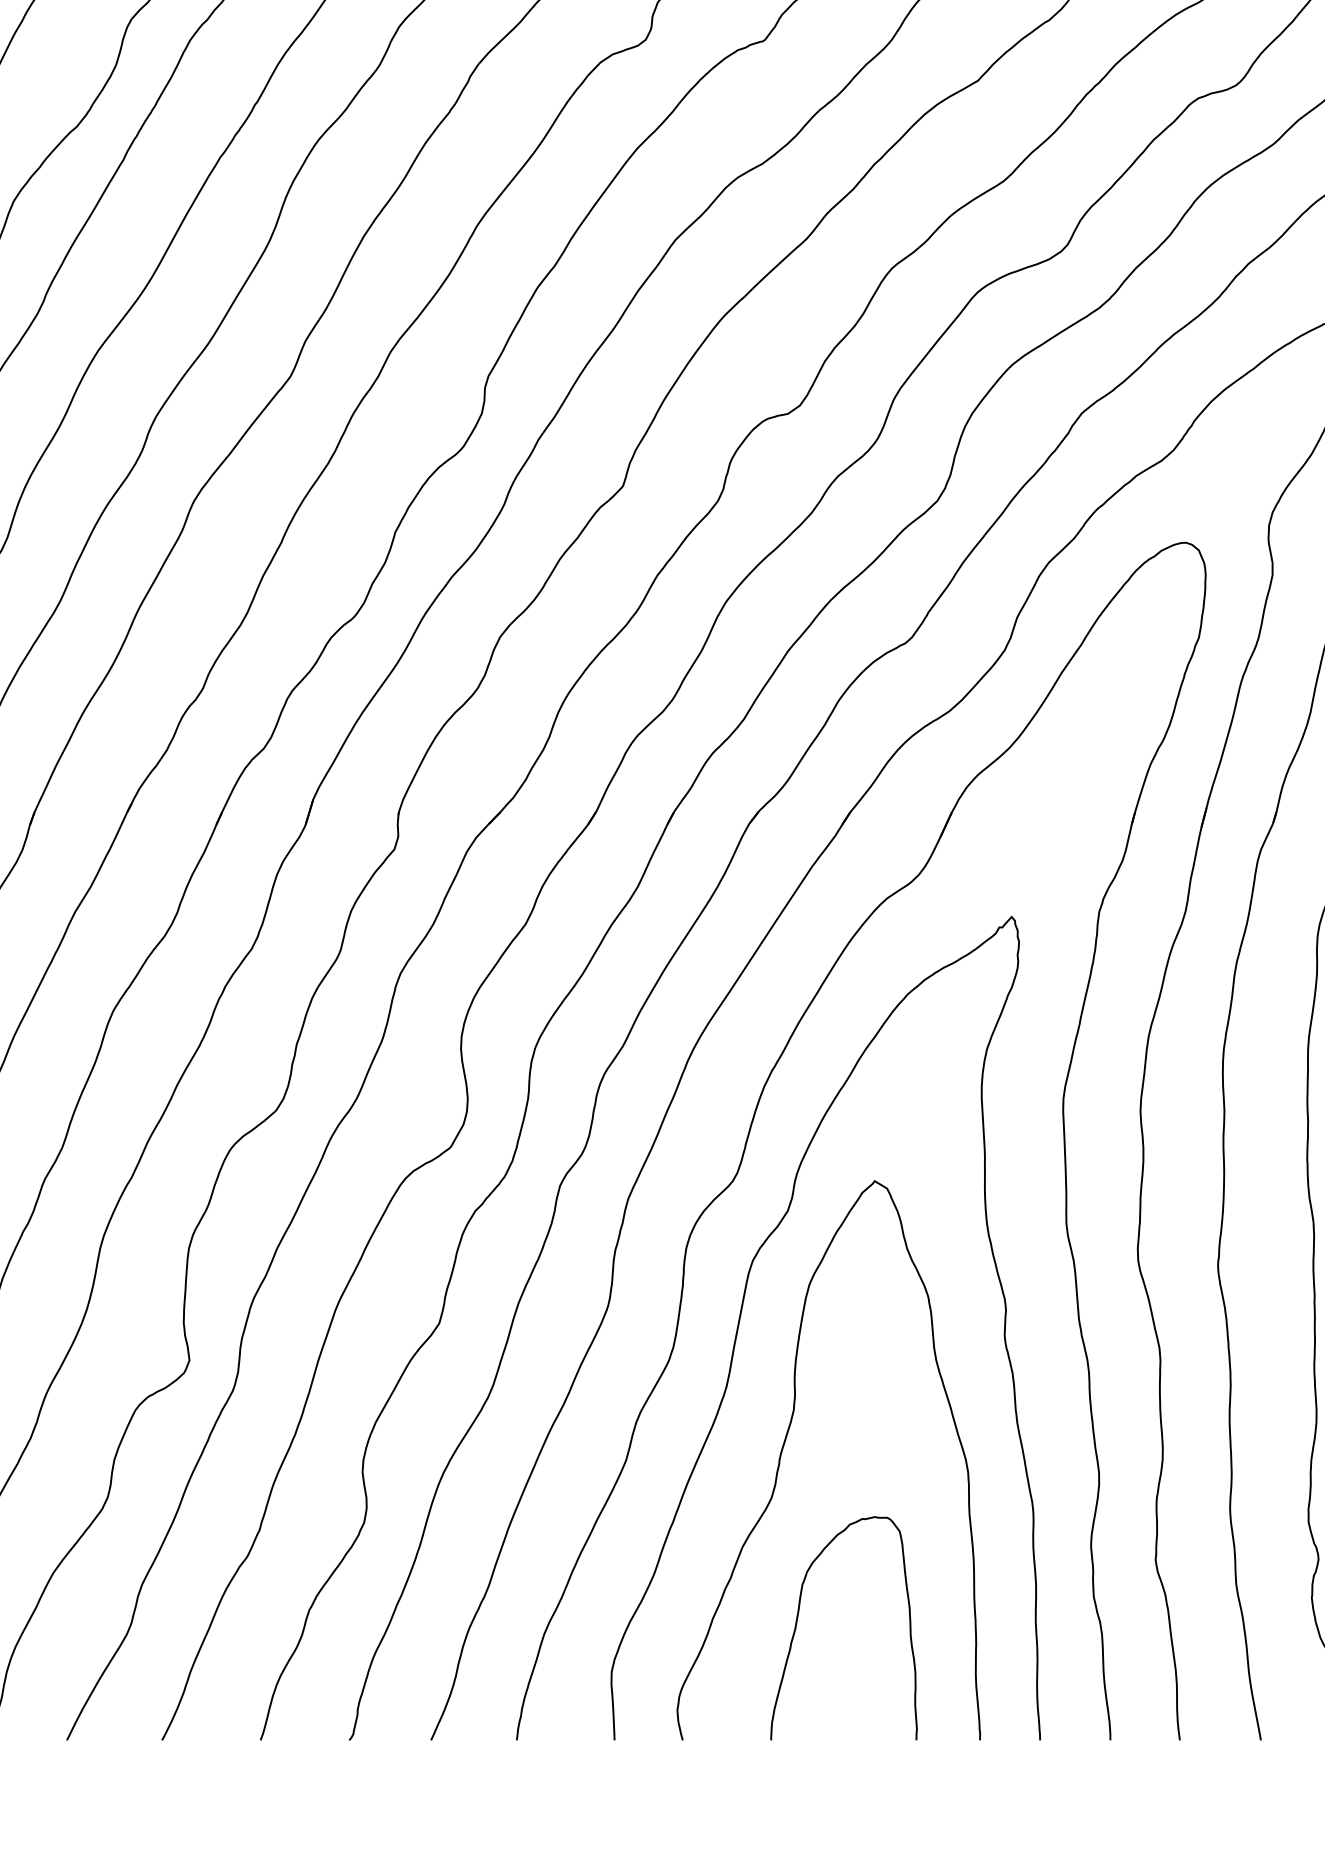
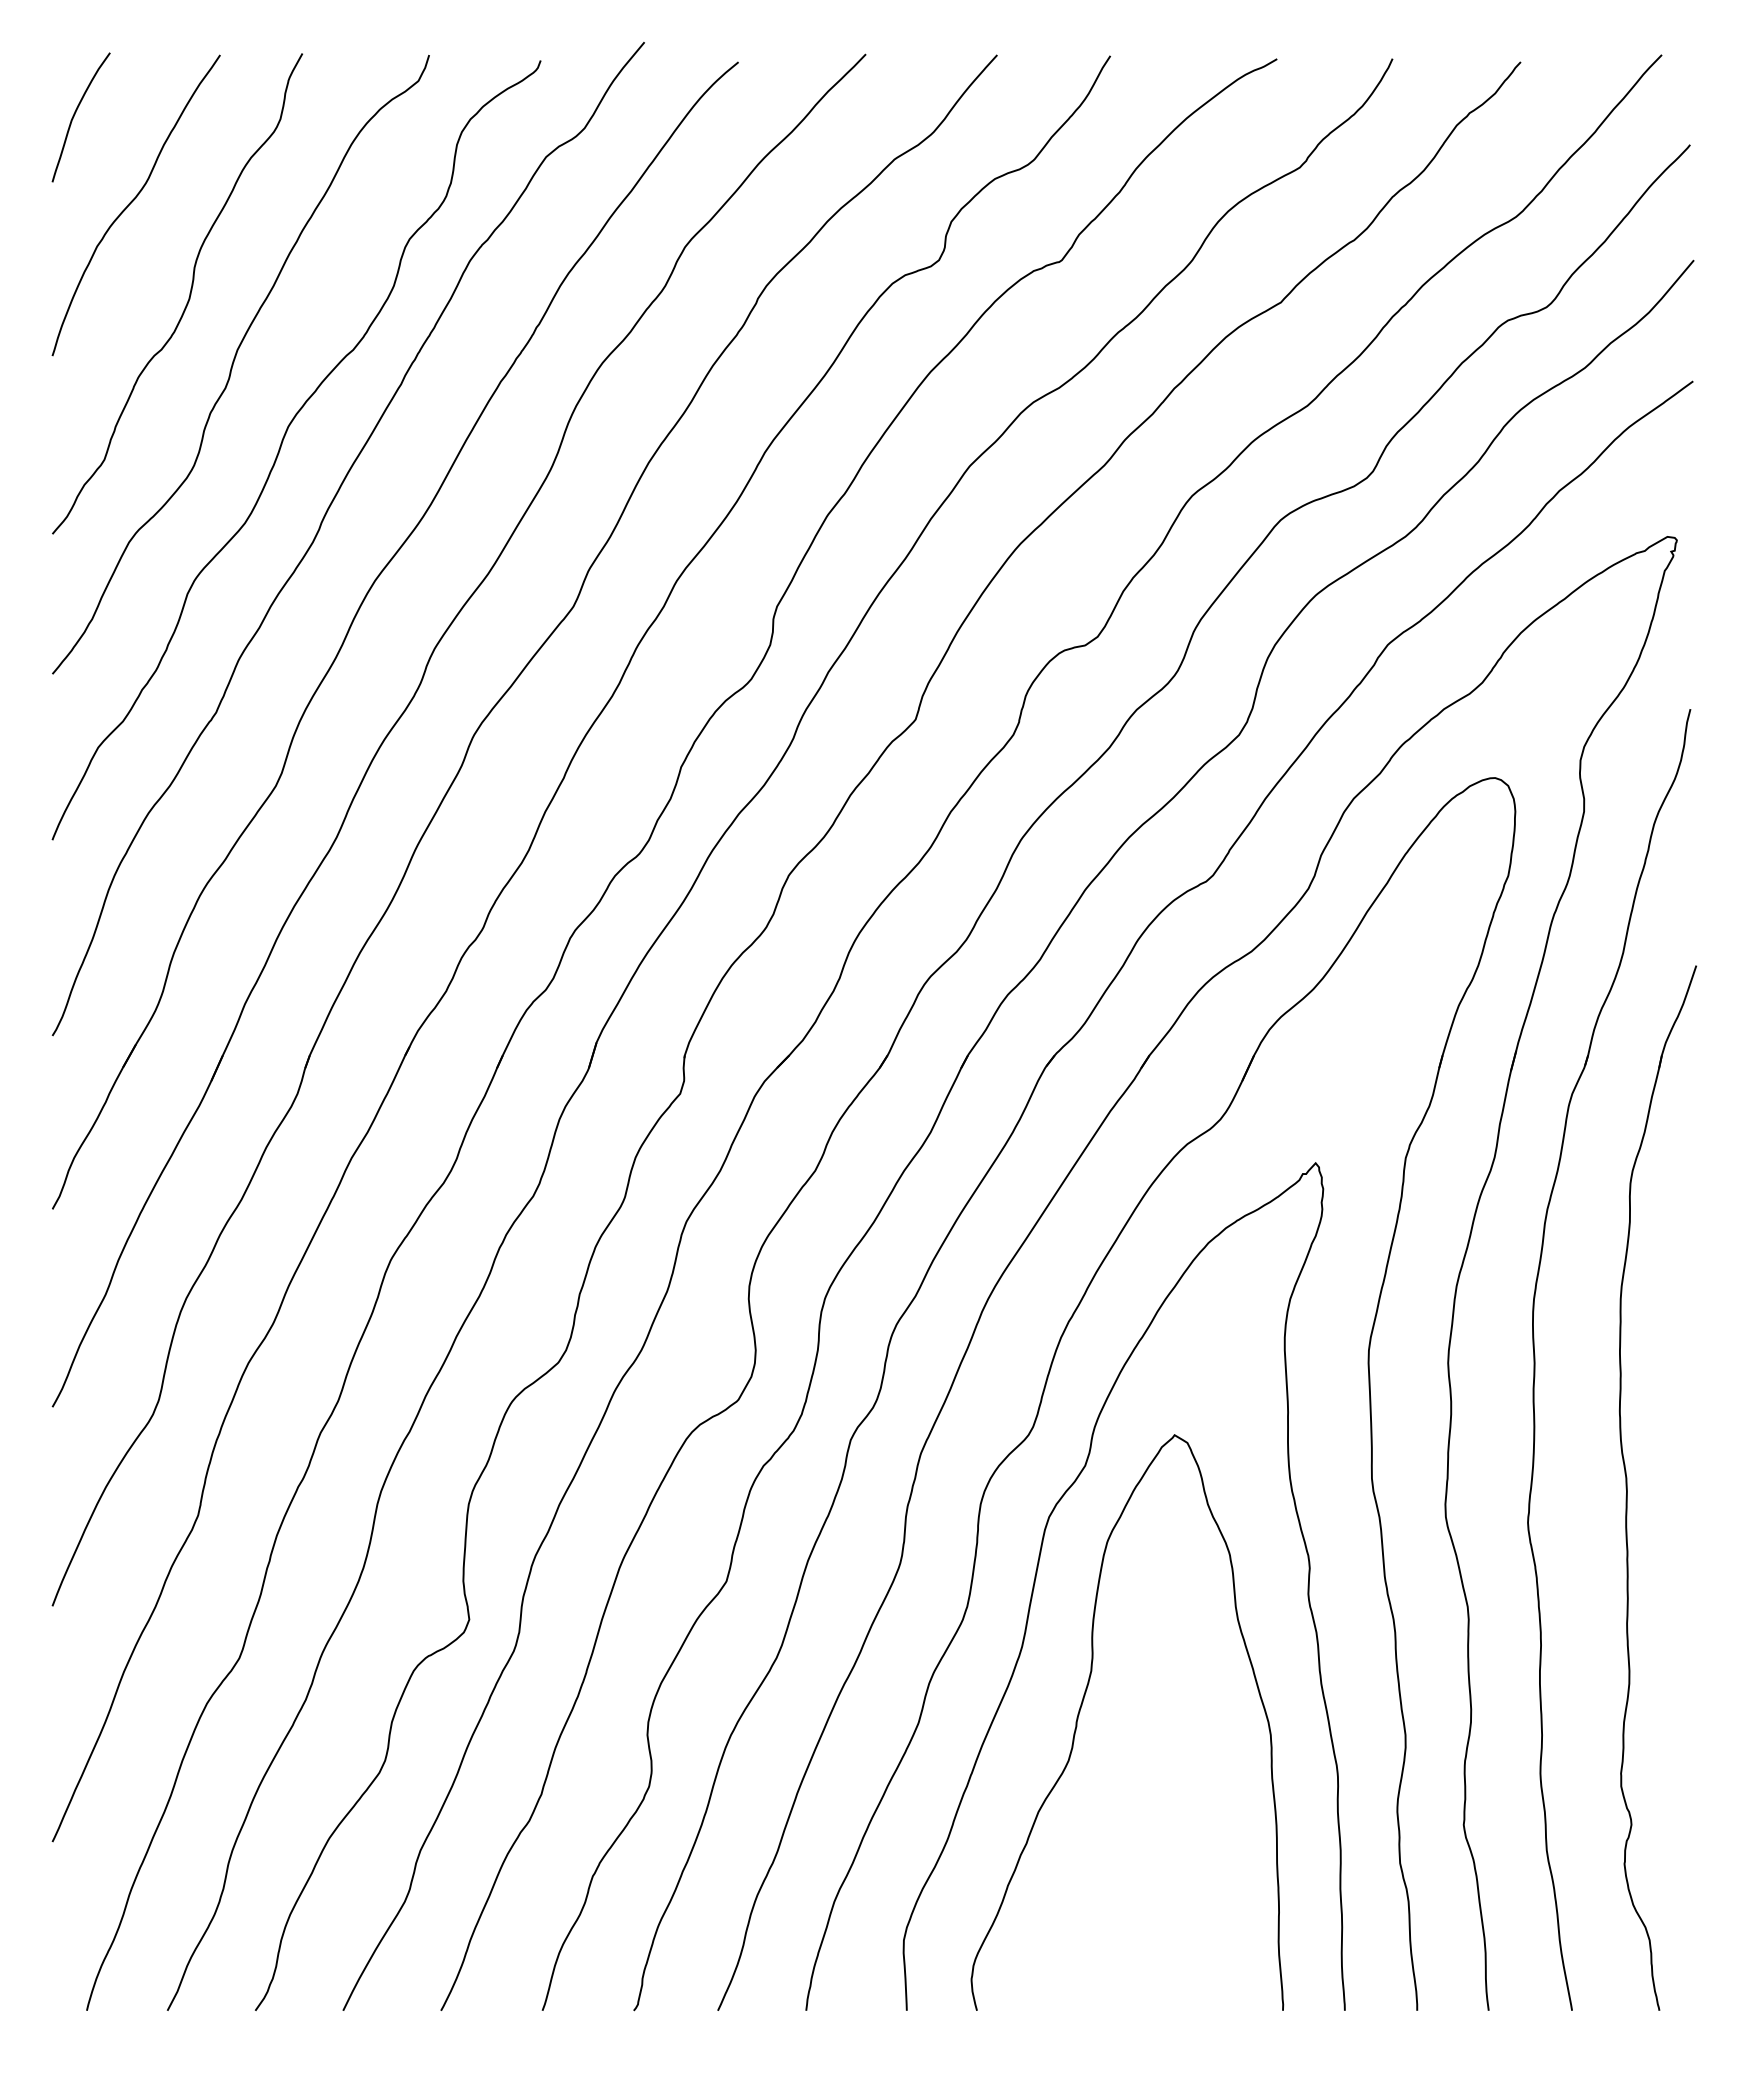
curve: (797, 1621) -> (1095, 1888), removed

